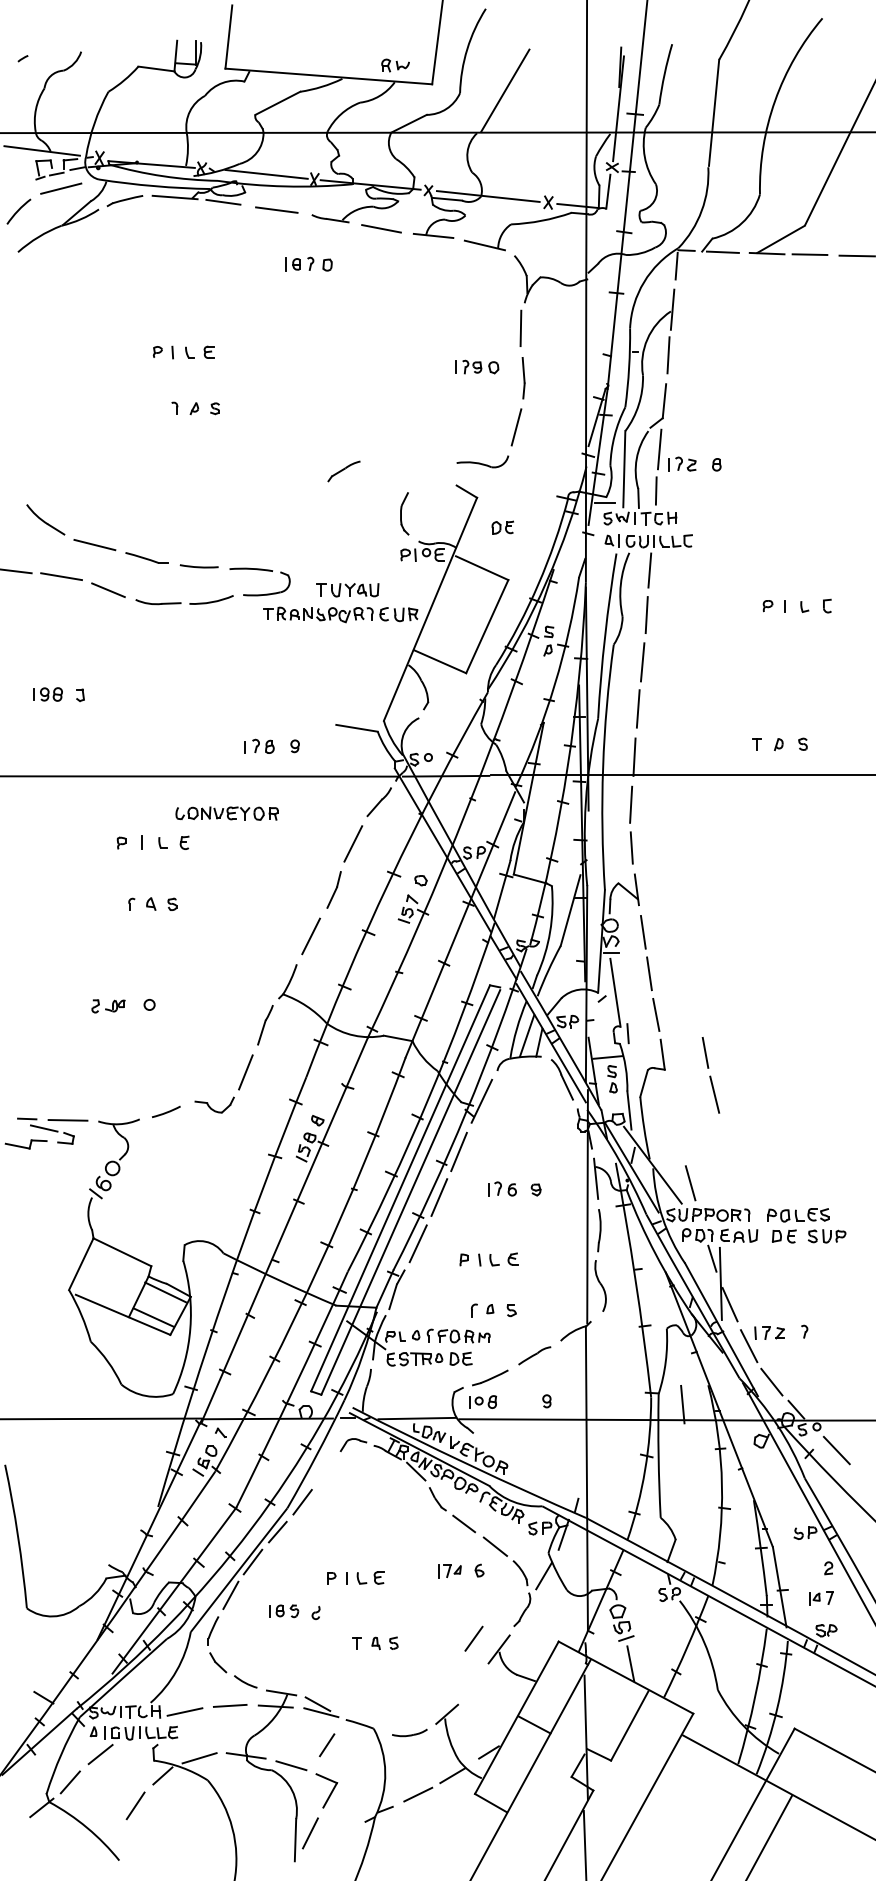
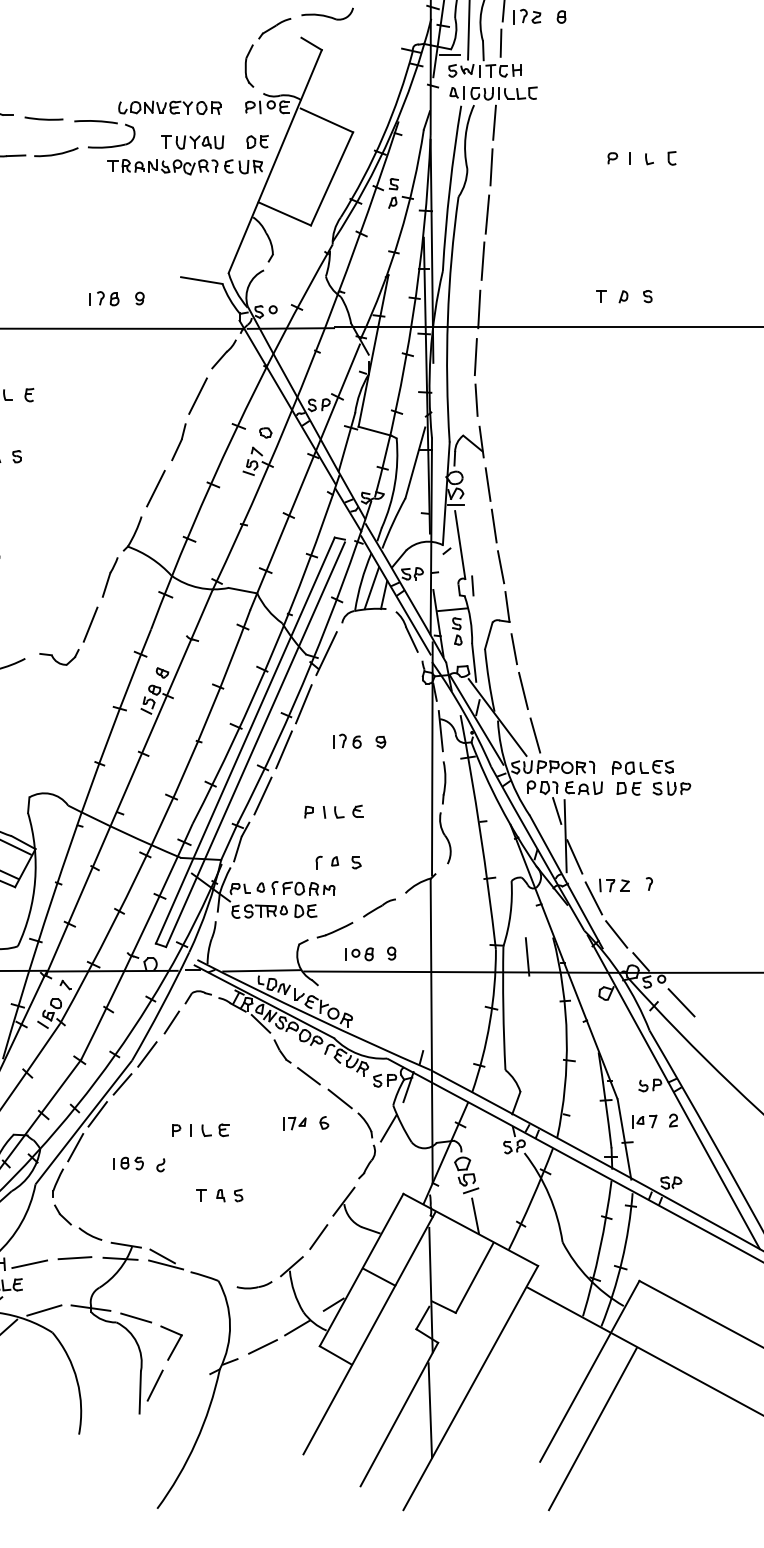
part: (343, 471) -> (274, 28), moved
part: (502, 527) -> (257, 141), moved
part: (226, 813) -> (169, 107), moved
part: (710, 1075) -> (519, 671), moved
part: (482, 1401) -> (359, 953), moved
part: (821, 1598) -> (645, 1121), moved
line: (473, 1638) -> (318, 1236), moved
line: (327, 1745) -> (172, 1022), moved

